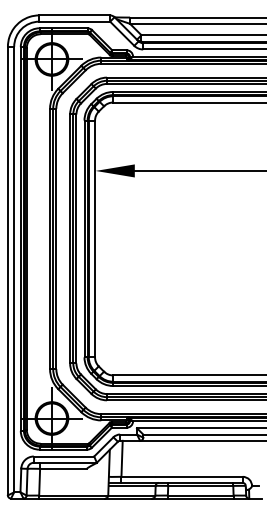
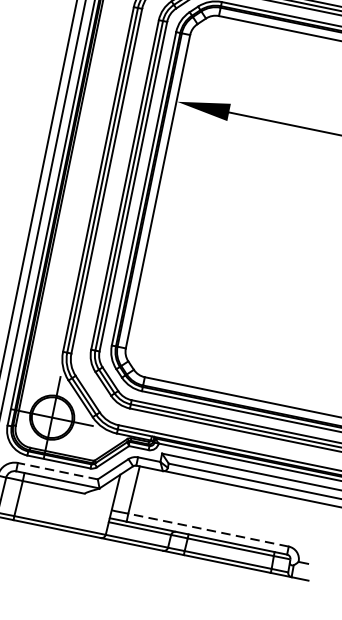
line: (63, 456) -> (57, 471), solid -> dashed
line: (182, 476) -> (209, 529), solid -> dashed

